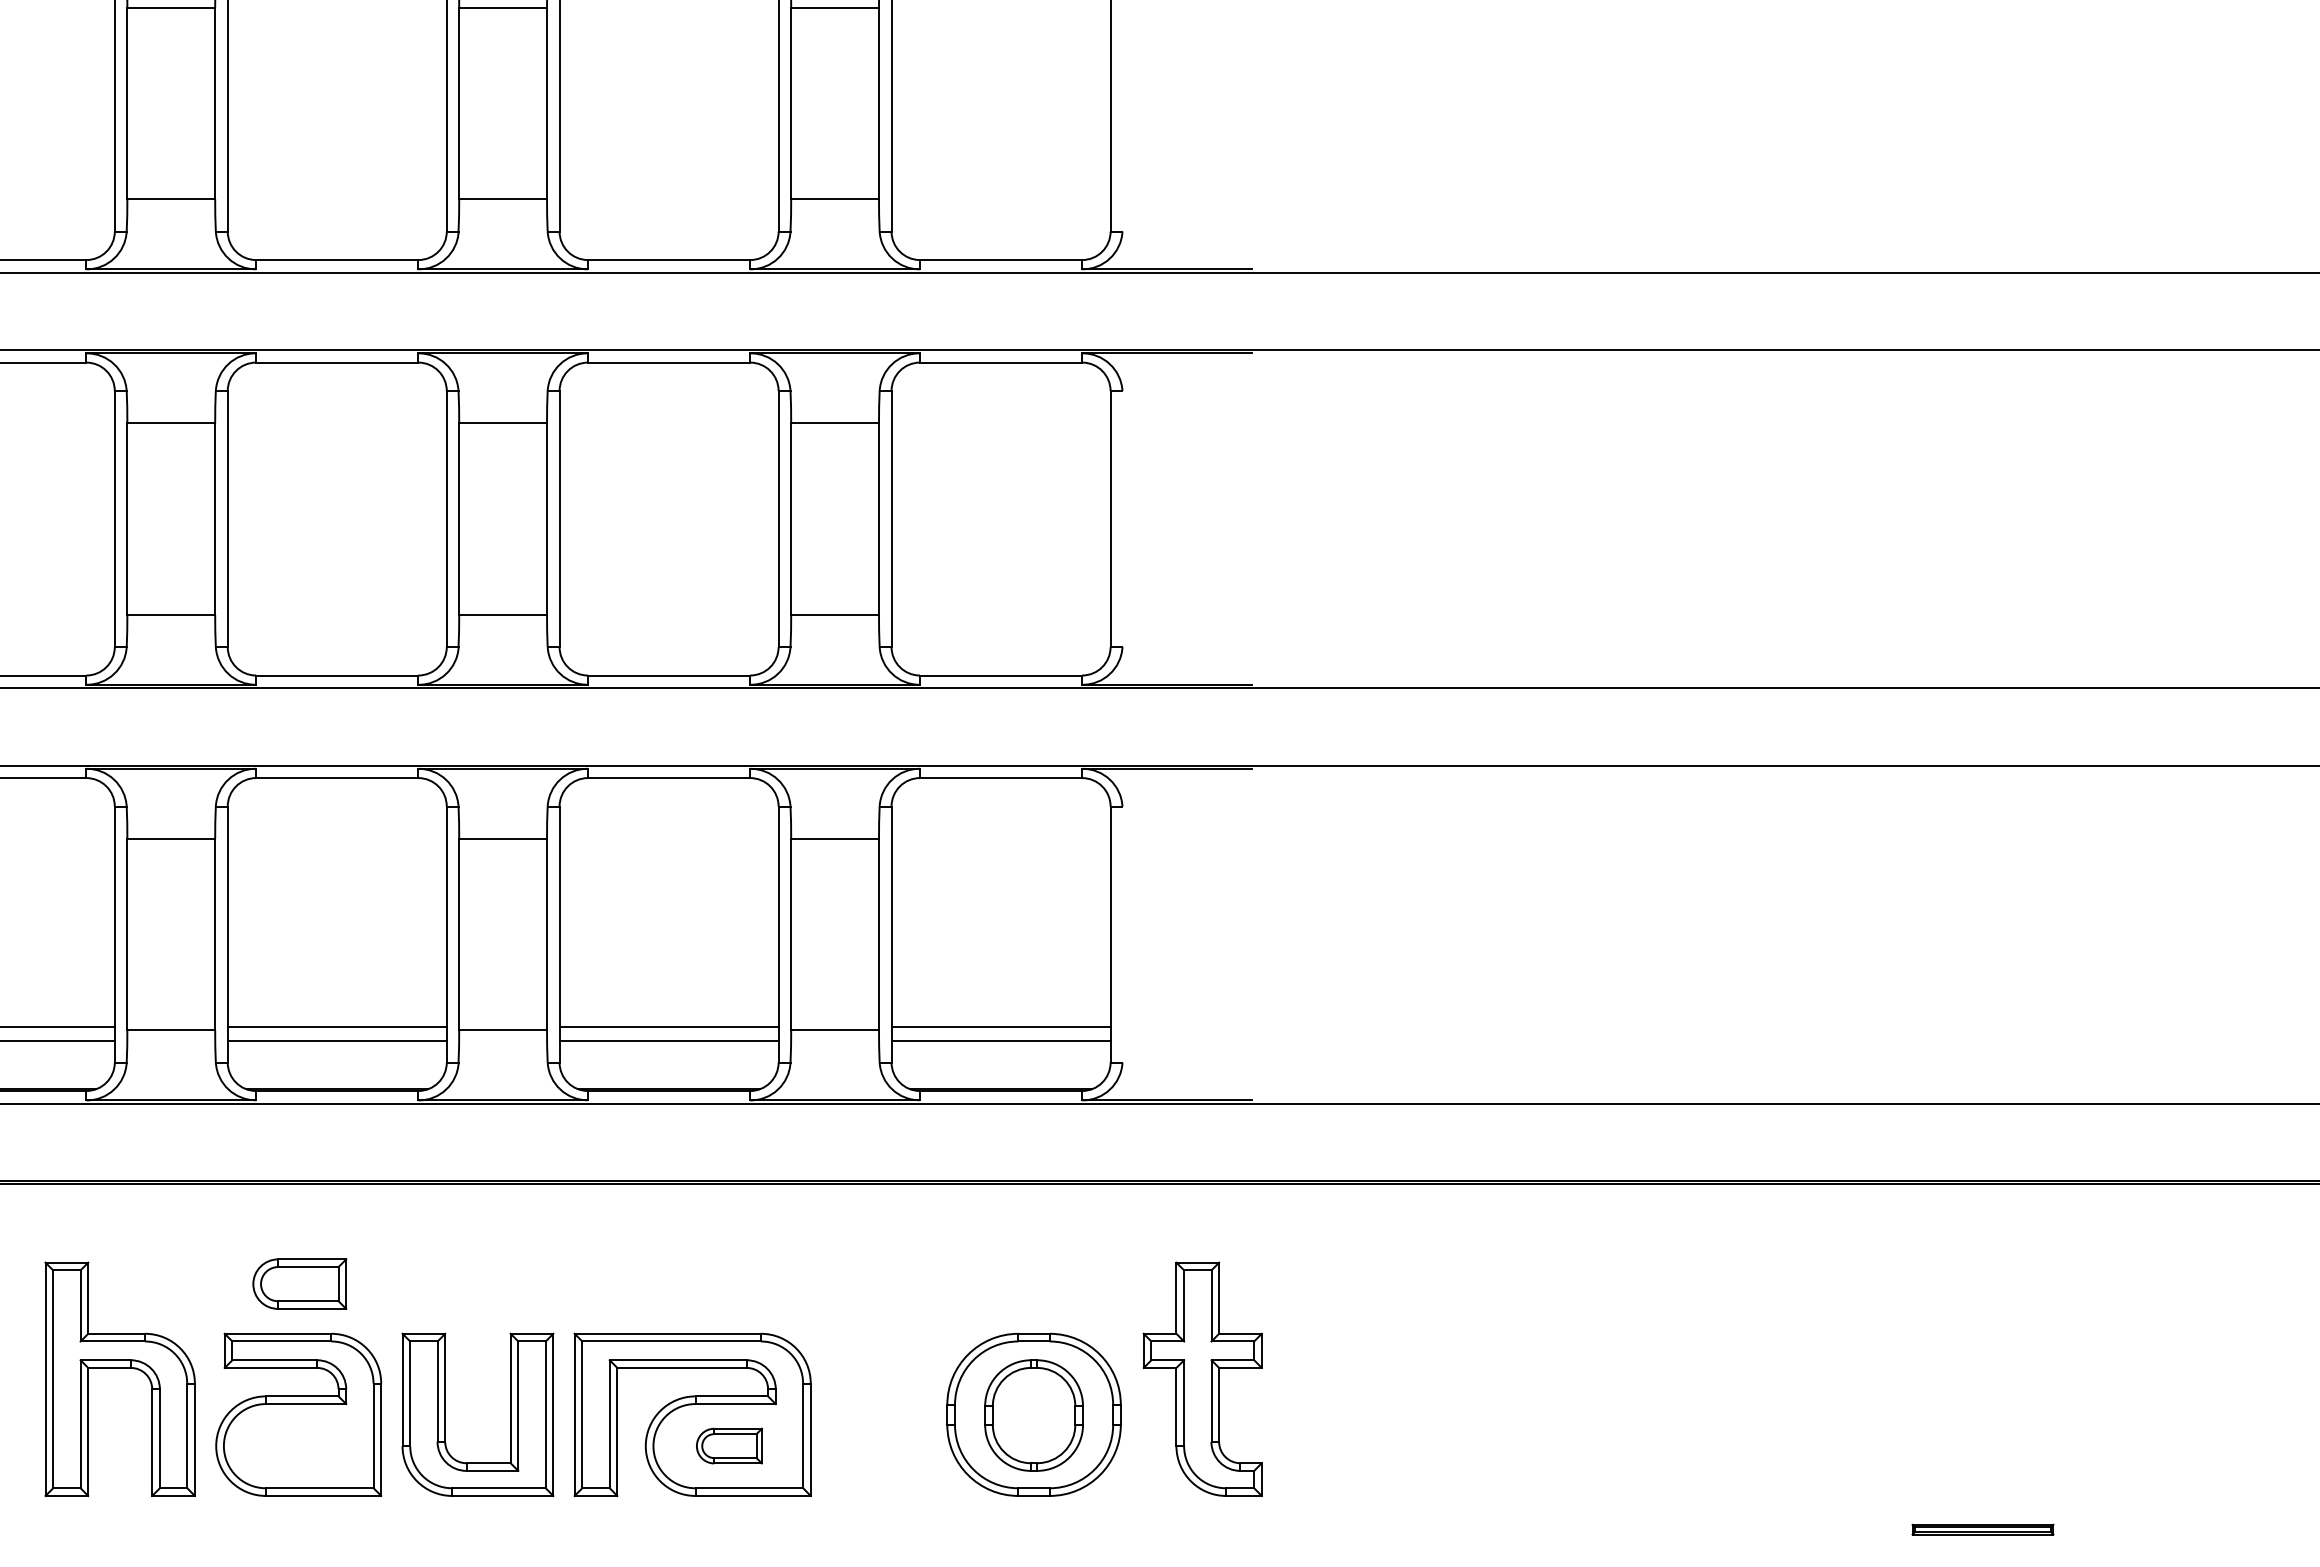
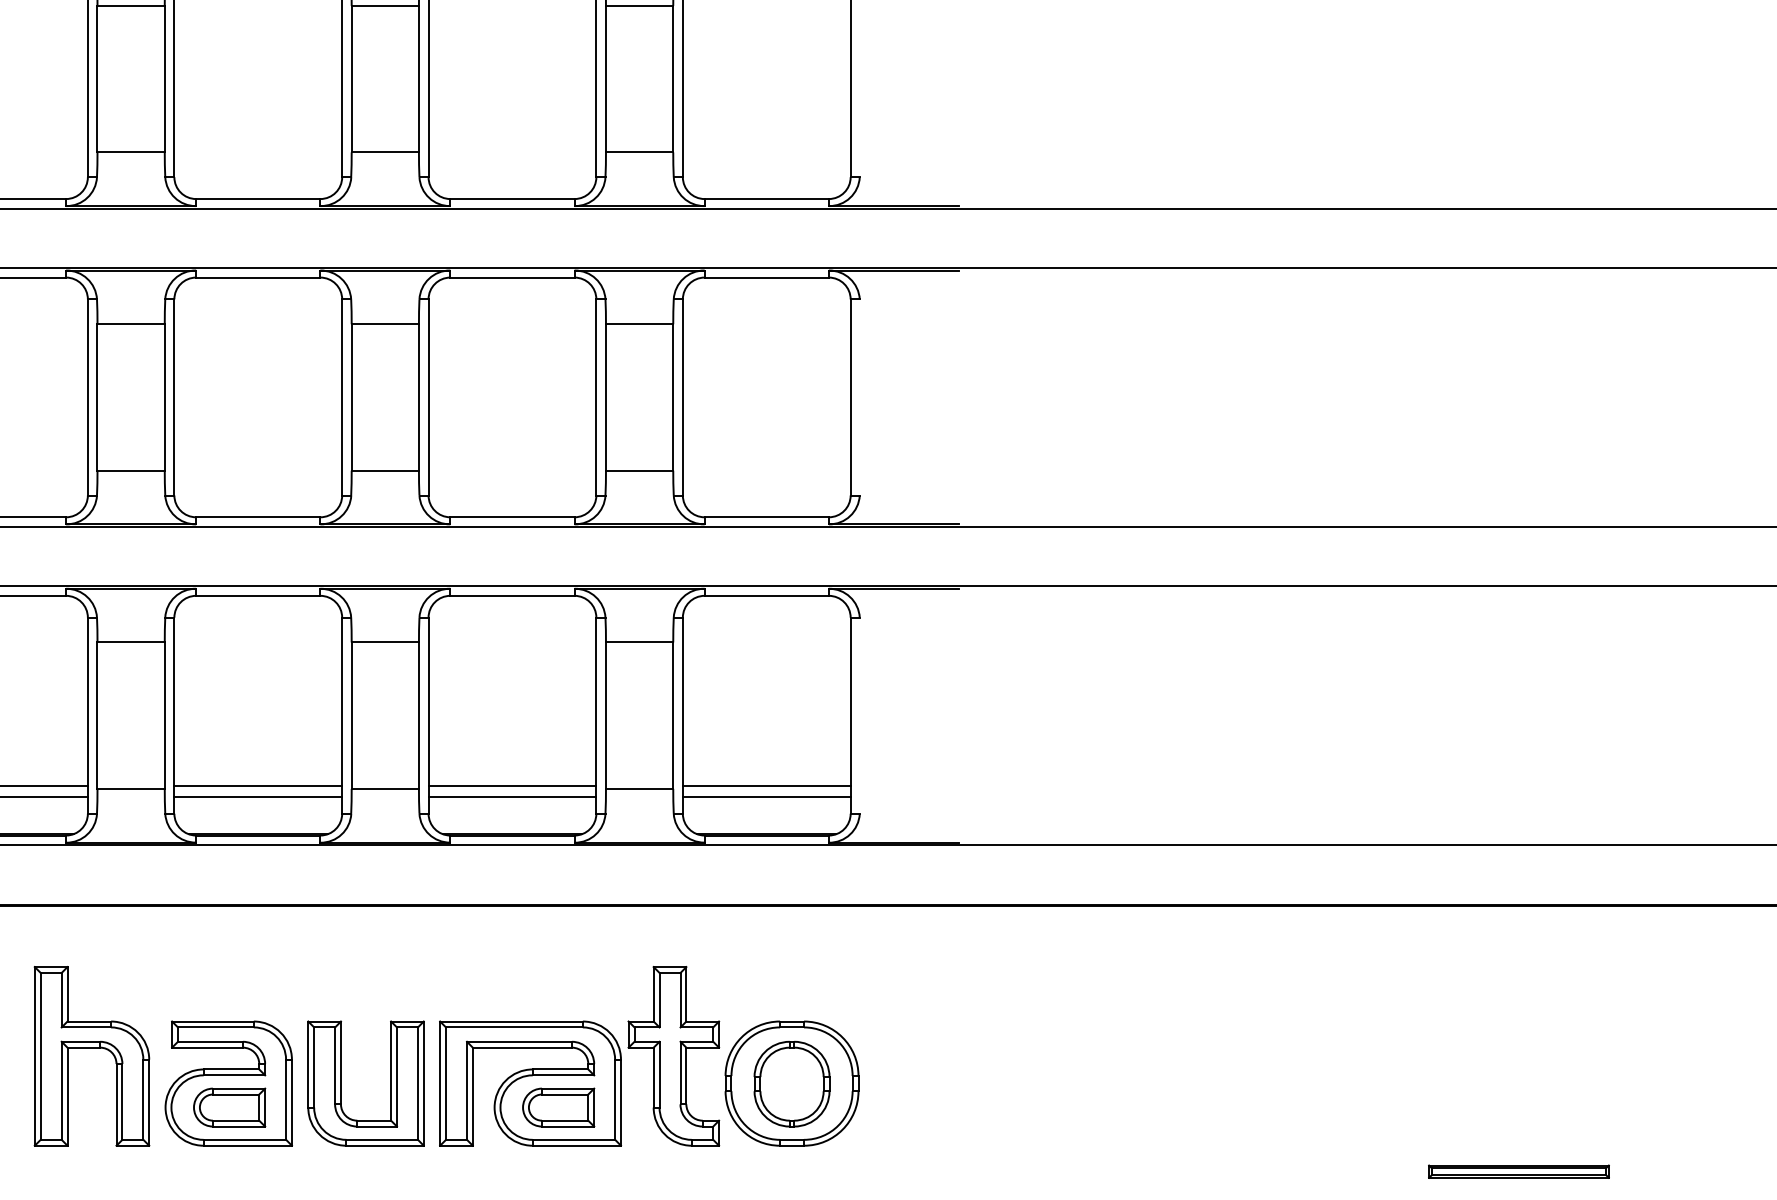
part: (299, 1283) -> (229, 1107), moved
part: (1202, 1378) -> (673, 1055), moved
part: (729, 1445) -> (558, 1107), size x1.43
part: (1982, 1529) -> (1518, 1171), size x1.67

